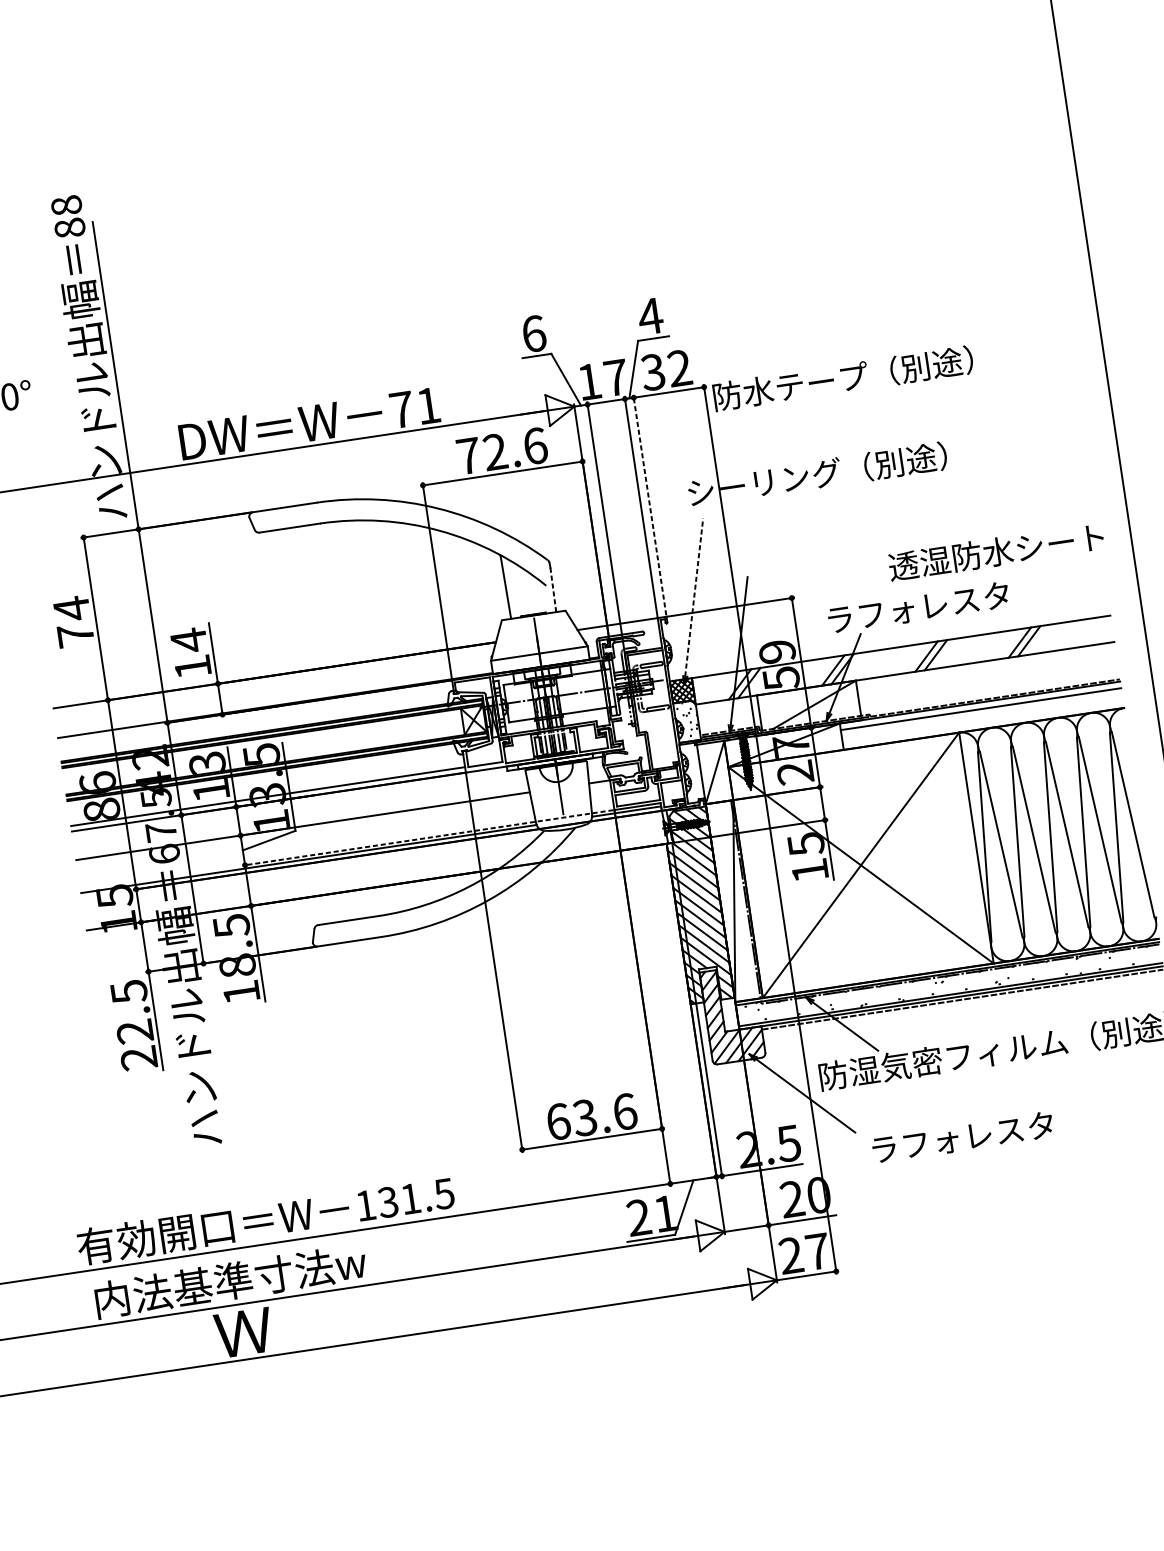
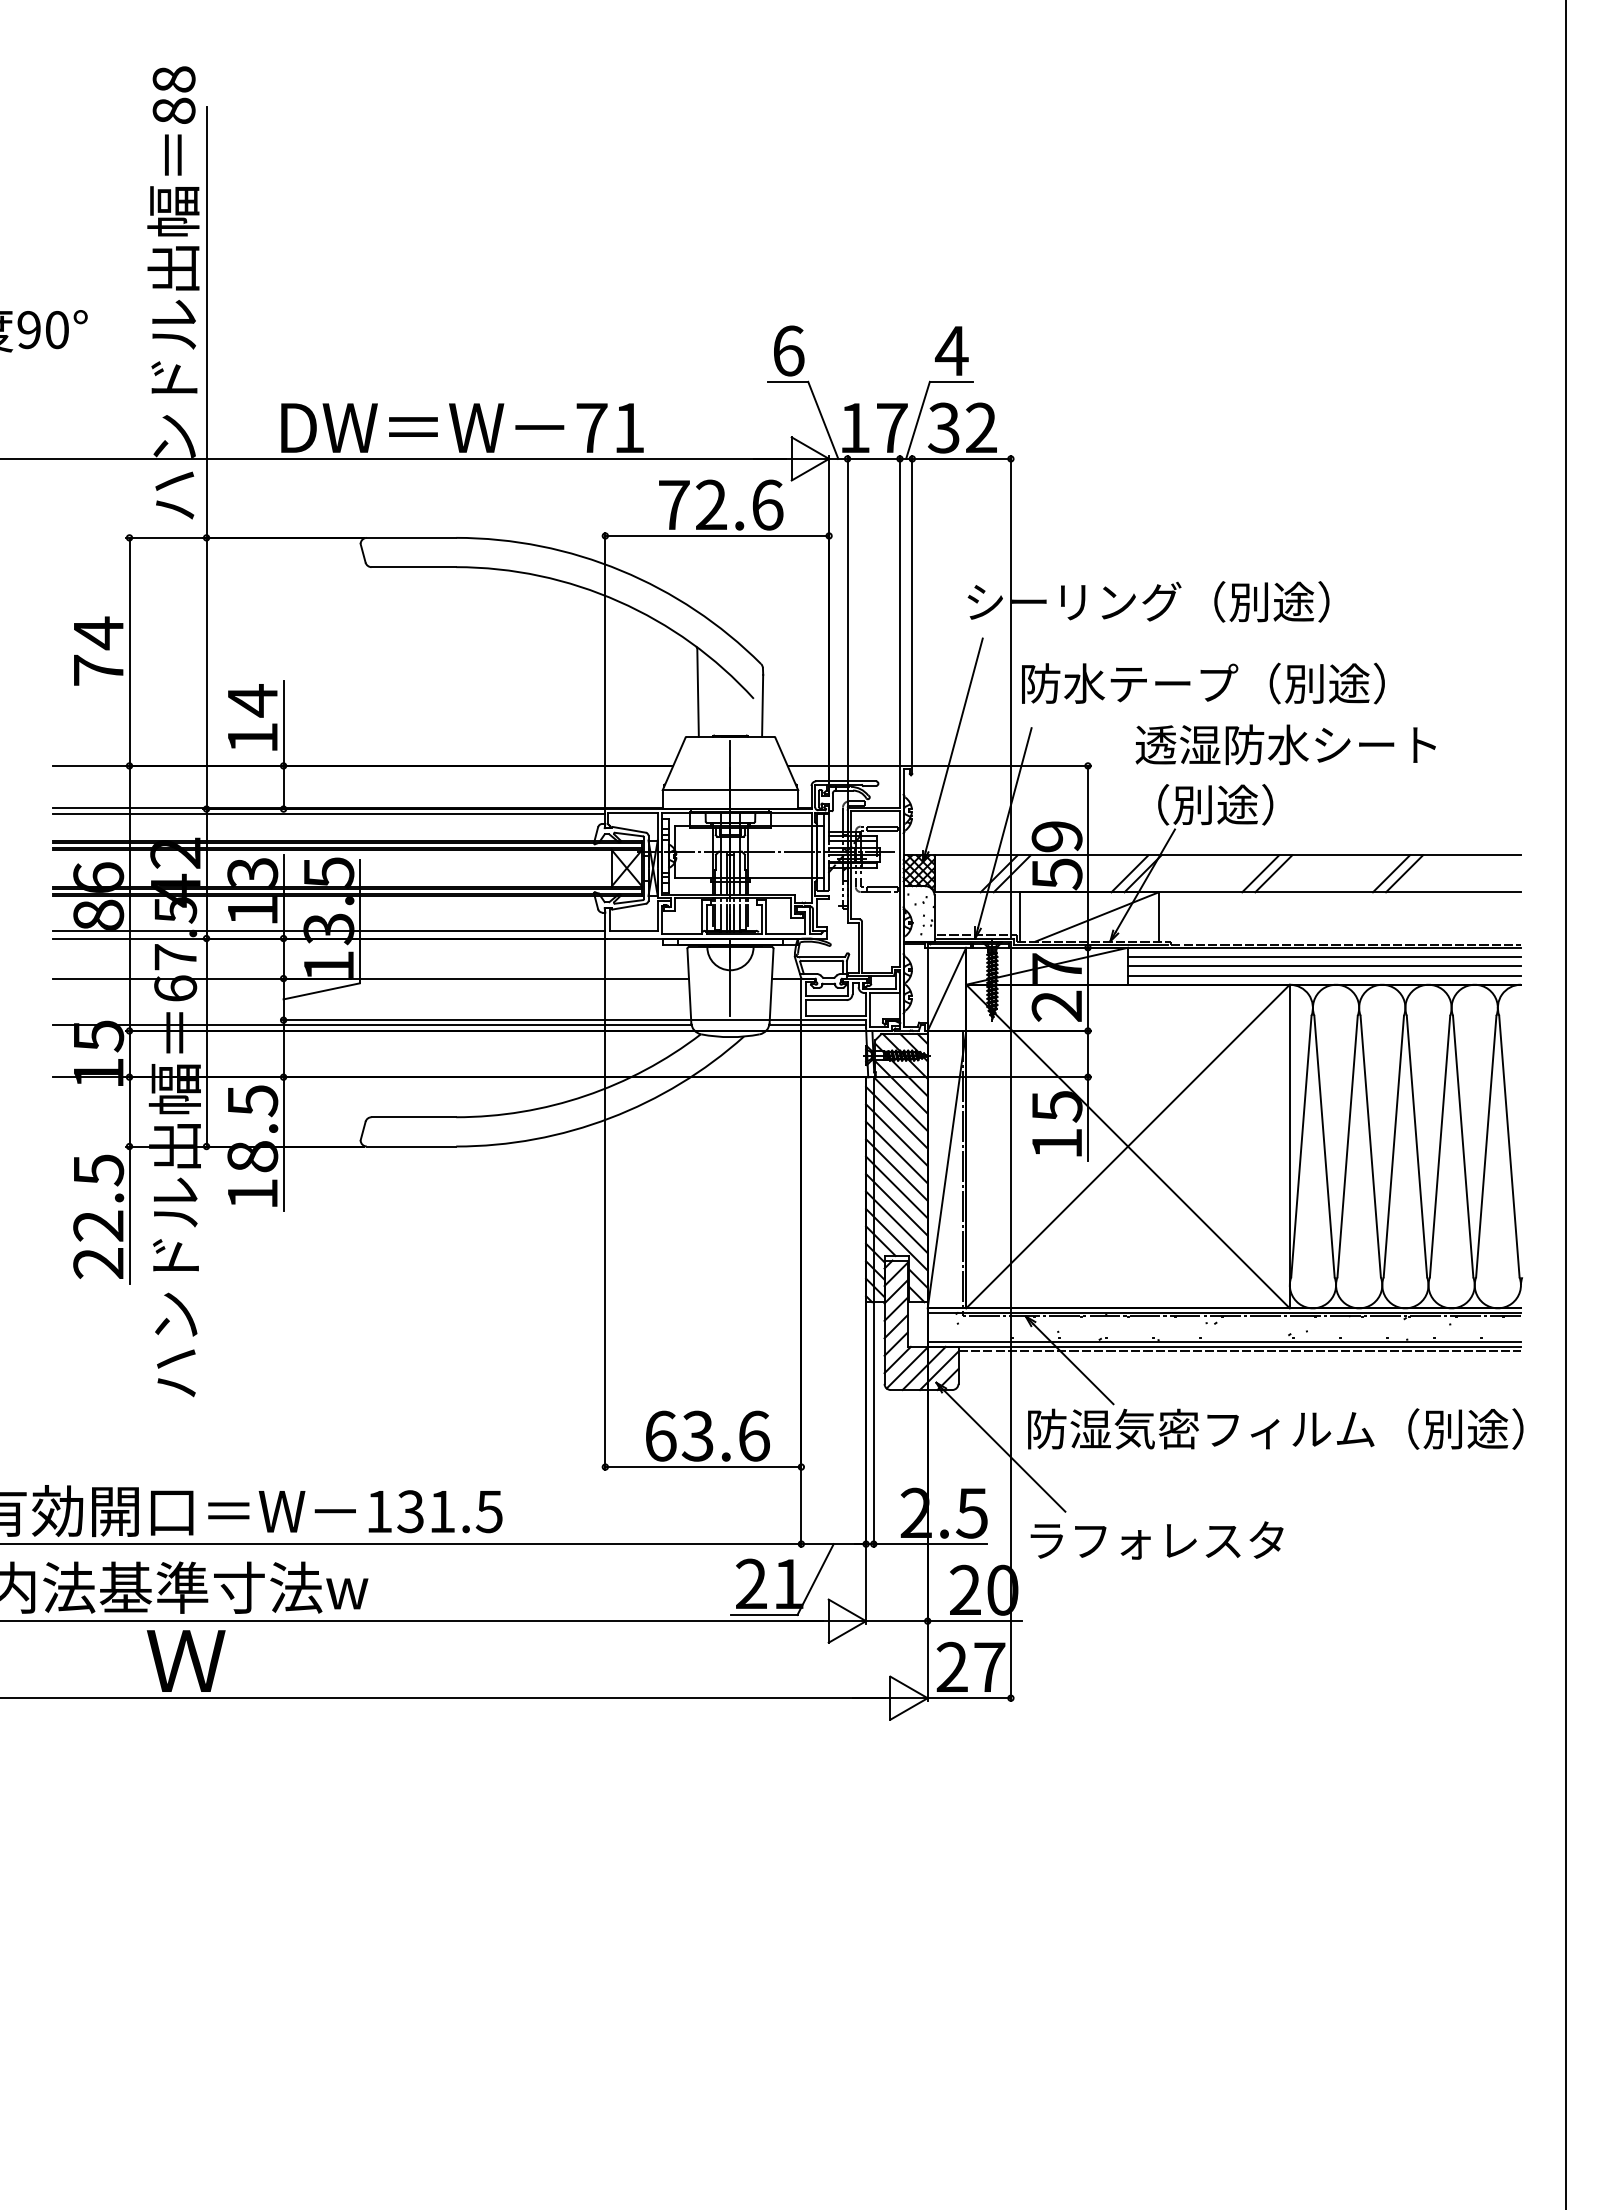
text: (843, 378) -> (1203, 683), moved
line: (649, 505) -> (912, 609), dashed -> solid
text: (996, 551) -> (1285, 744), moved
line: (553, 590) -> (762, 706), dashed -> solid
line: (694, 596) -> (954, 744), dashed -> solid
text: (918, 607) -> (1259, 804), ラフォレスタ -> （別途）
line: (255, 712) -> (329, 813), added
line: (982, 715) -> (1324, 966), added
line: (982, 722) -> (1324, 975), added
line: (428, 838) -> (540, 1020), dashed -> solid
text: (962, 1137) -> (1156, 1540), moved

